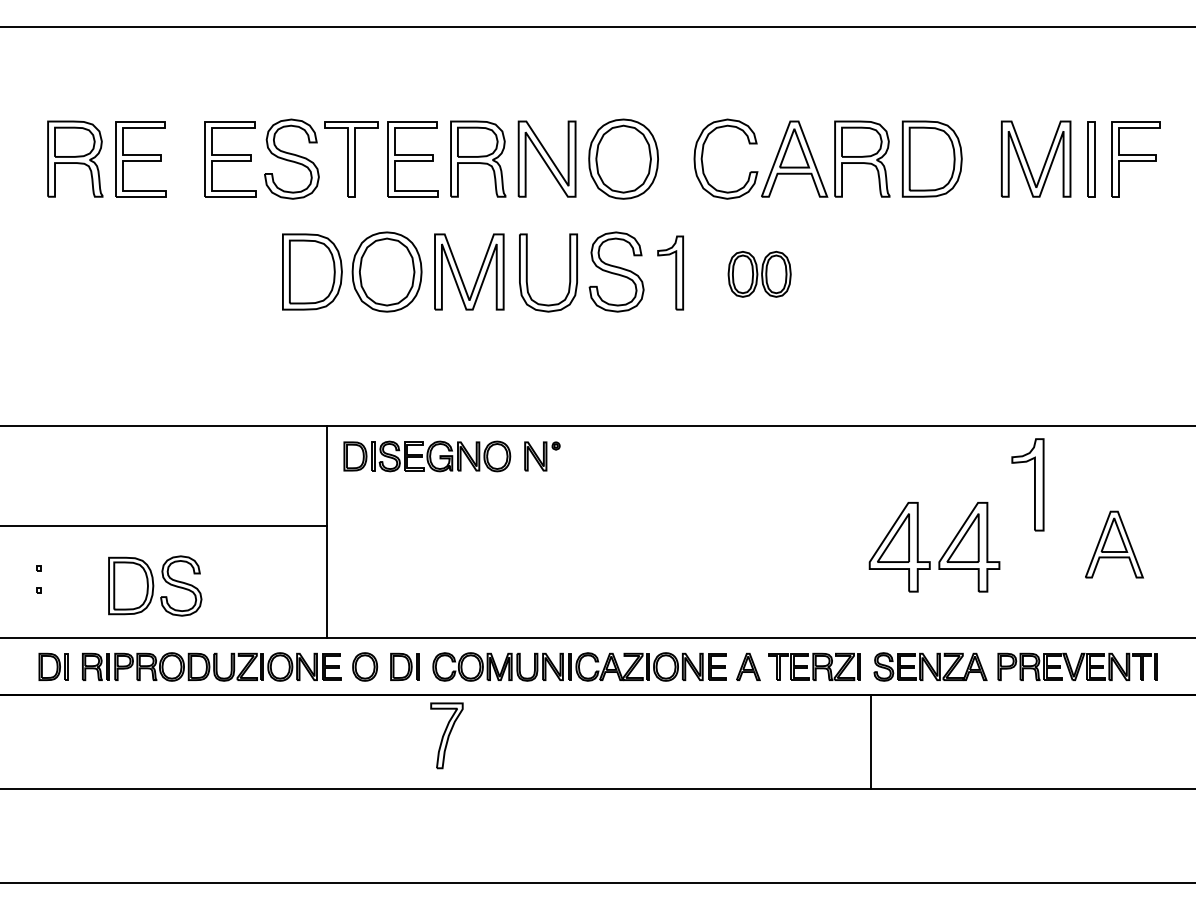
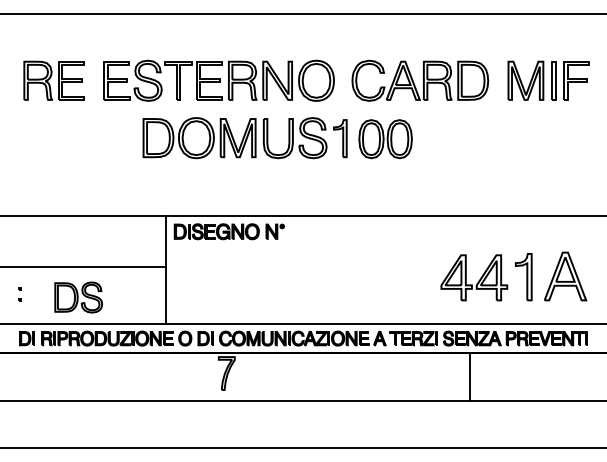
part: (759, 274) -> (385, 139), size x1.67
part: (1027, 485) -> (523, 277), moved
part: (1114, 544) -> (565, 276), size x1.43
line: (871, 741) -> (470, 376), moved

